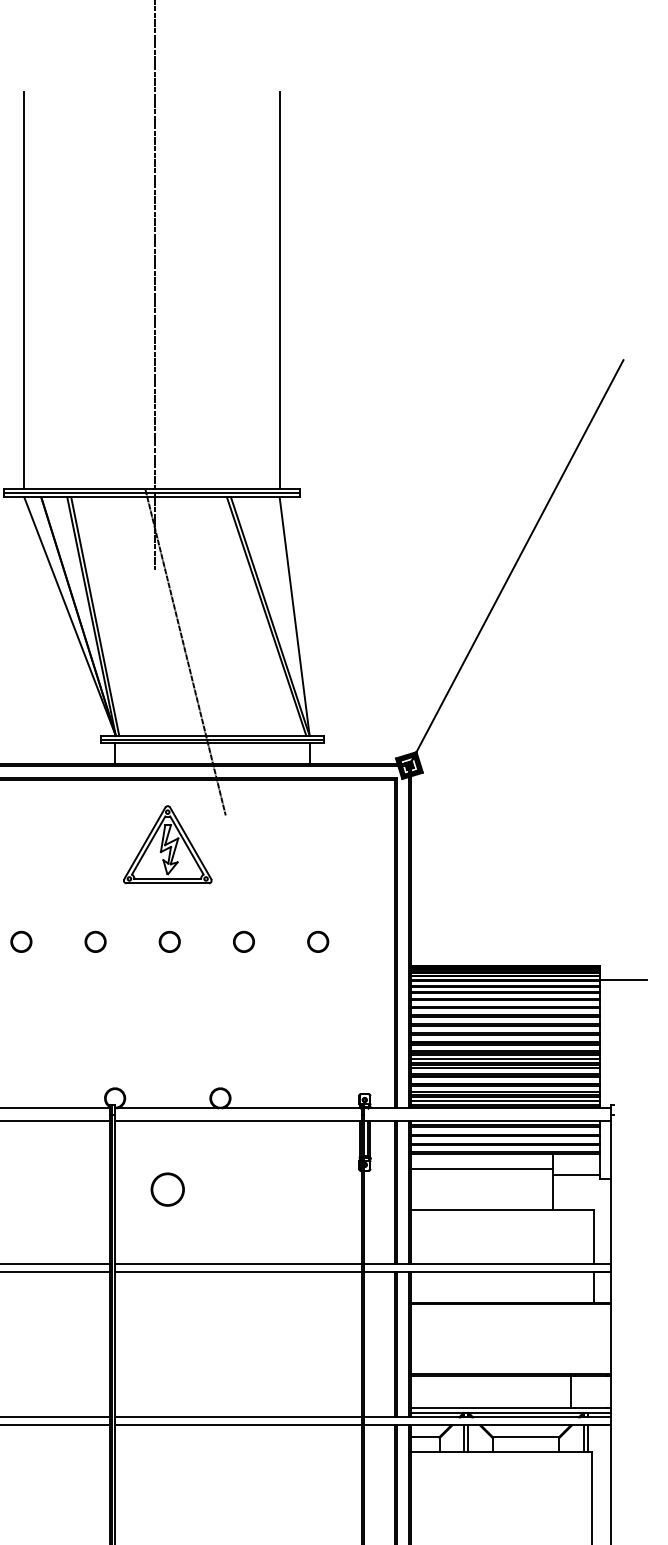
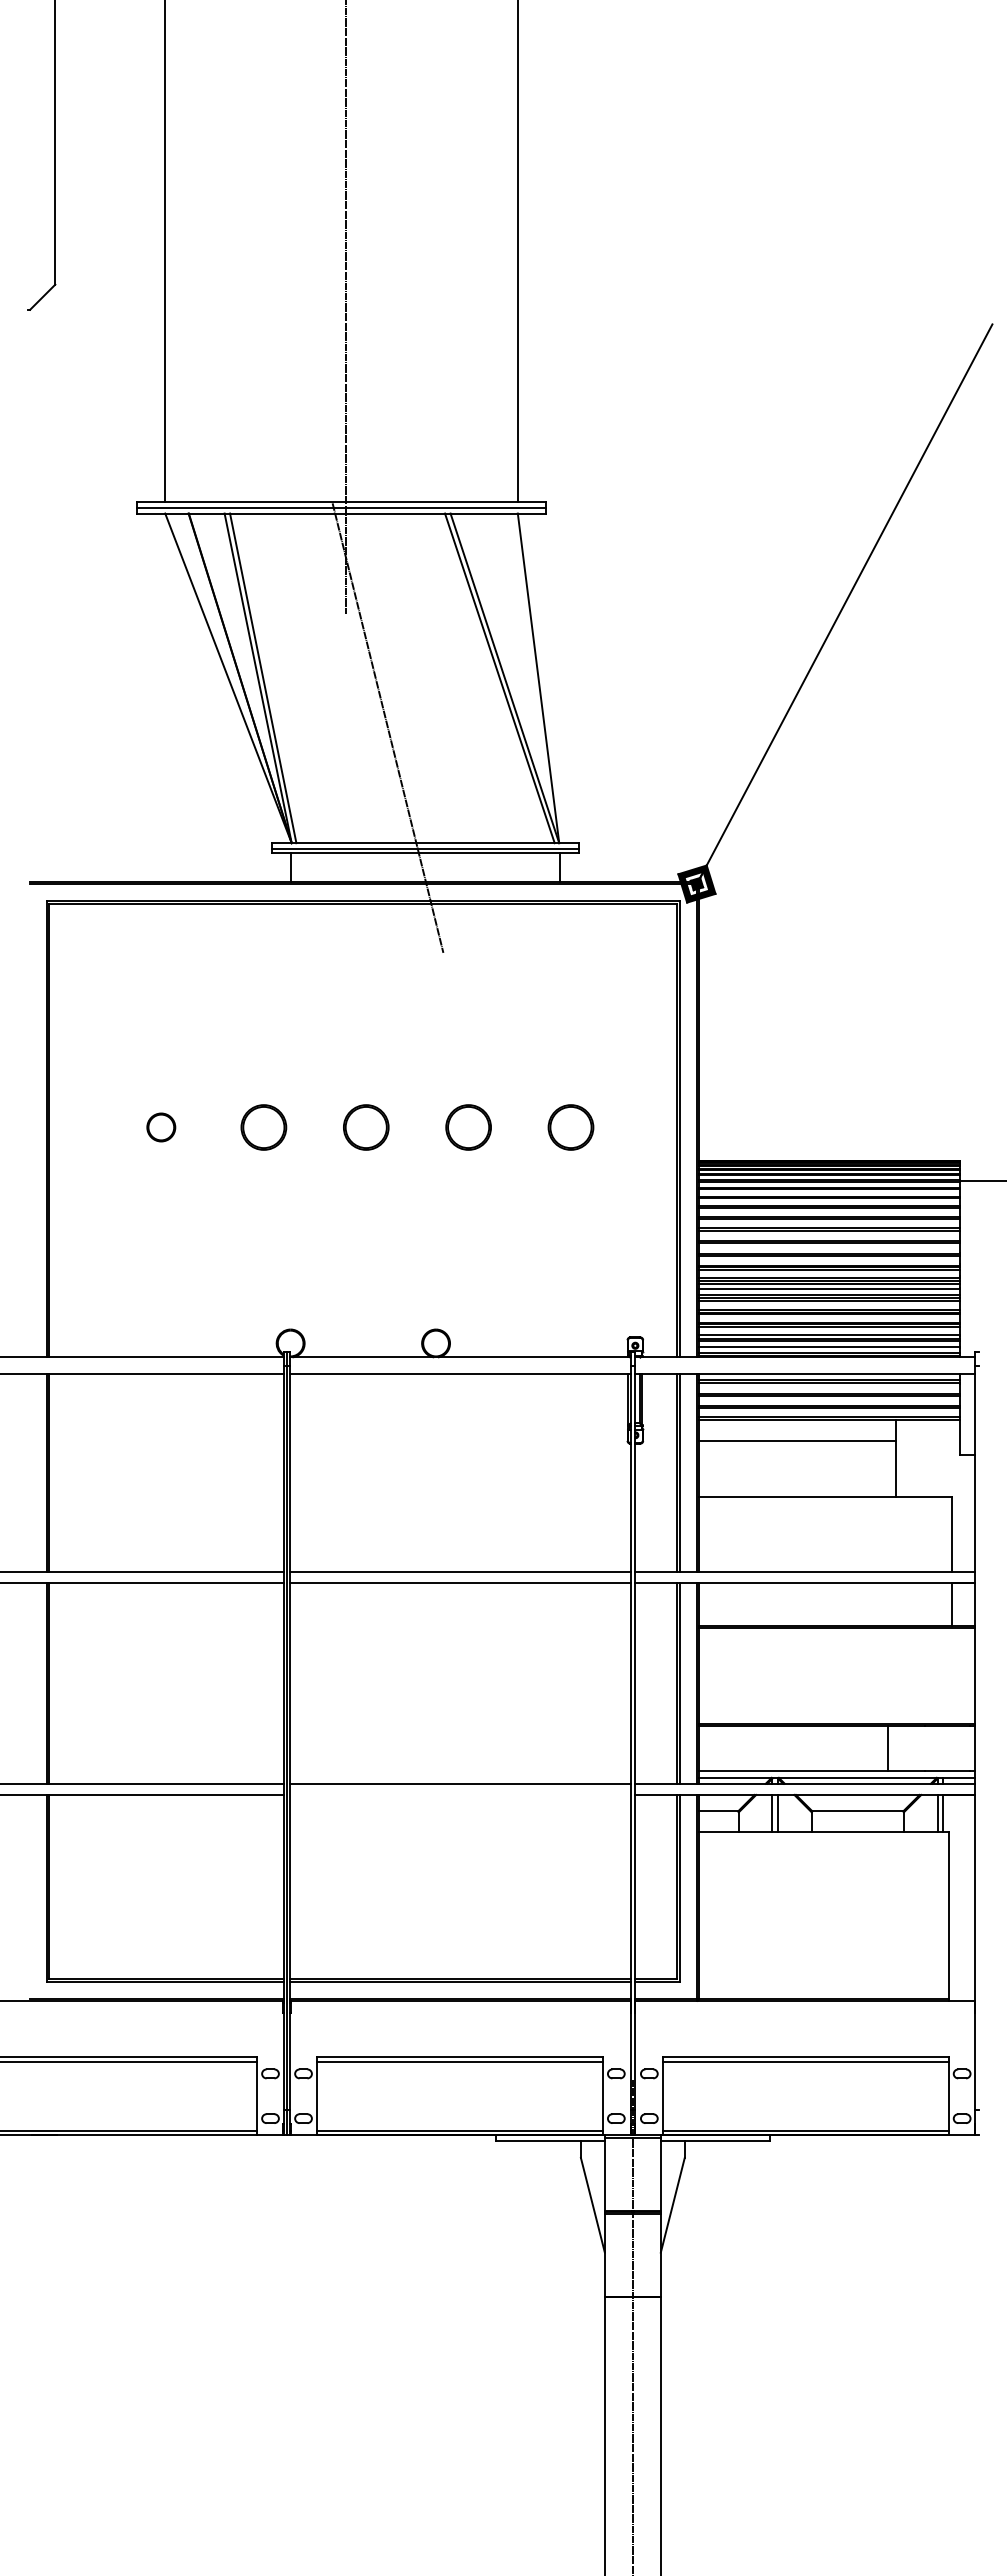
part: (167, 844) -> (363, 993), removed
part: (95, 941) -> (263, 1127), size x1.6
part: (169, 941) -> (365, 1127), size x1.6
part: (243, 941) -> (468, 1127), size x1.6
part: (317, 941) -> (570, 1127), size x1.6
line: (576, 1175) -> (927, 1449), removed
circle: (167, 1189) -> (363, 1469), removed
line: (570, 1391) -> (887, 1748), moved
line: (238, 1425) -> (460, 1794), removed

